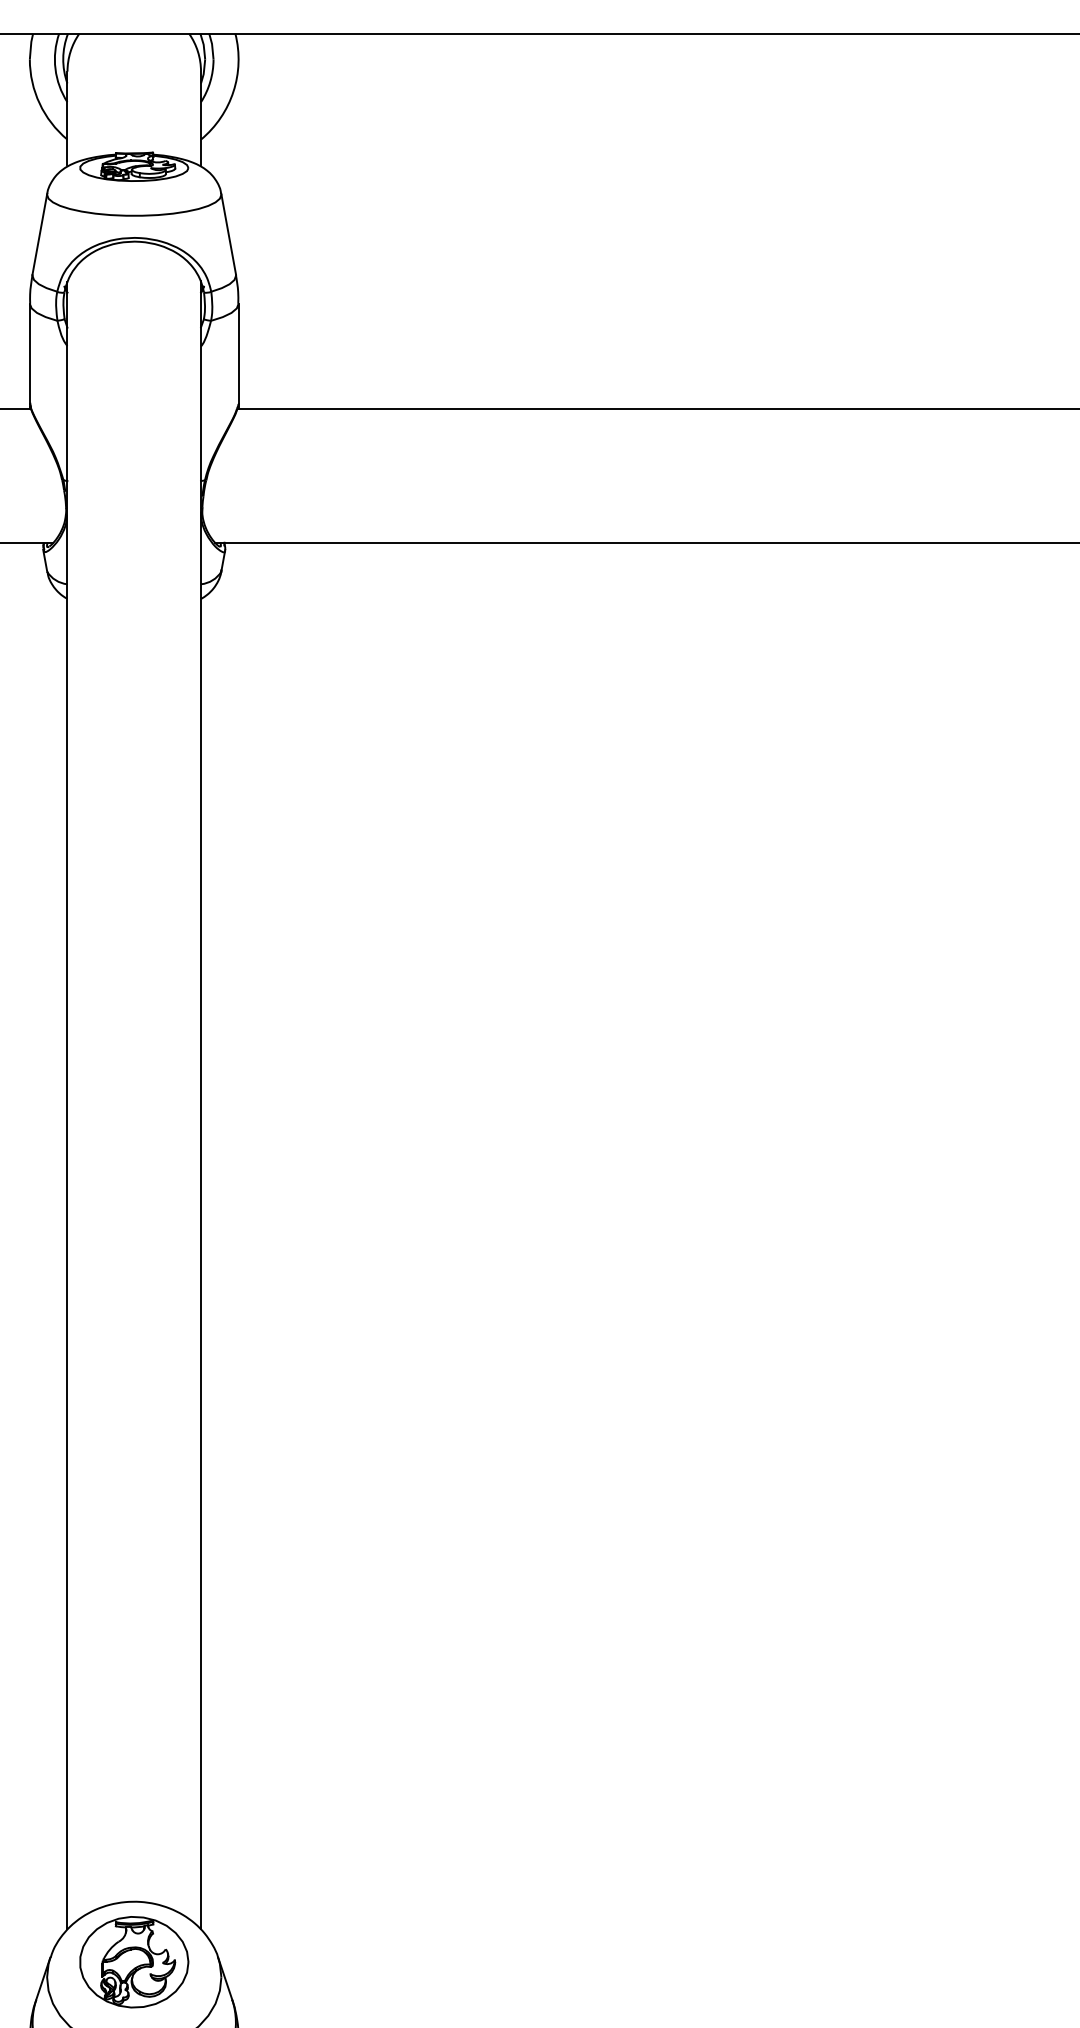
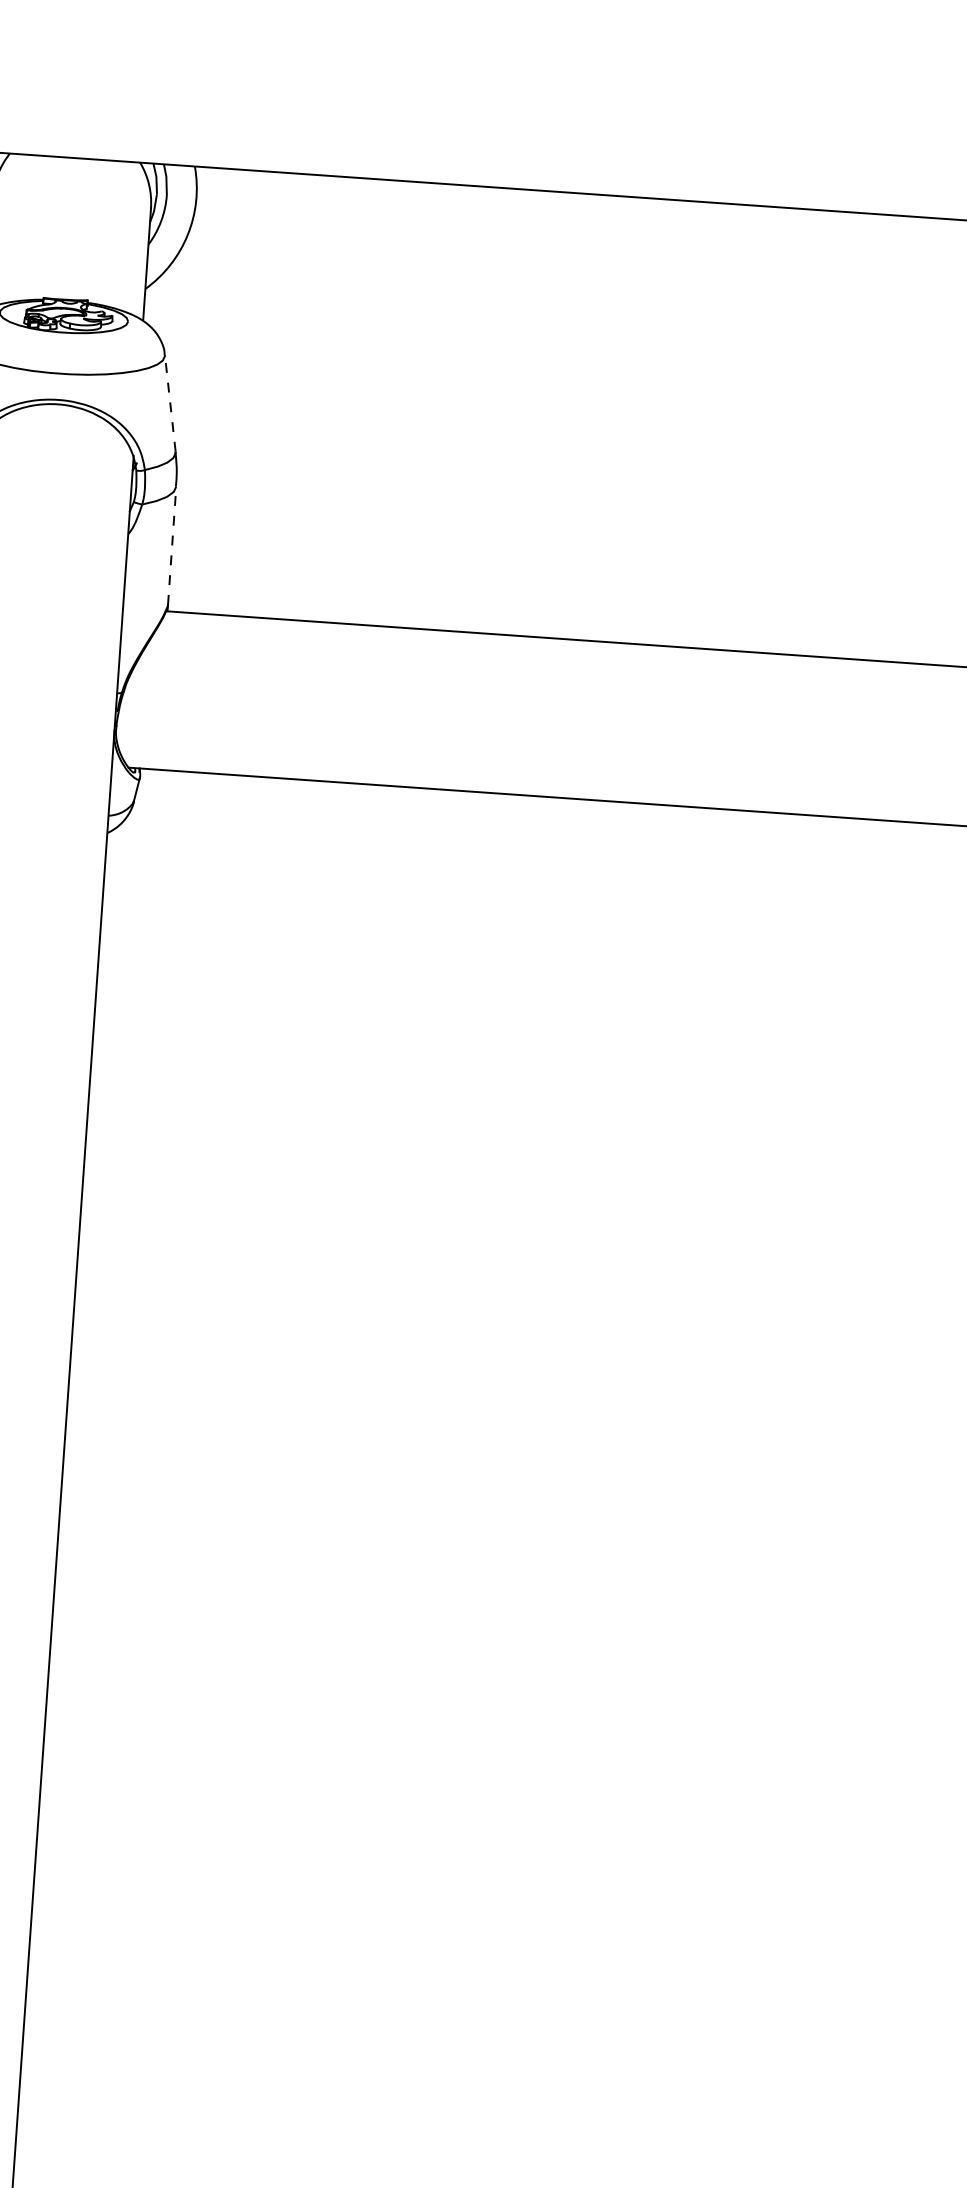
line: (228, 234) -> (170, 403), solid -> dashed
line: (238, 353) -> (172, 545), solid -> dashed

